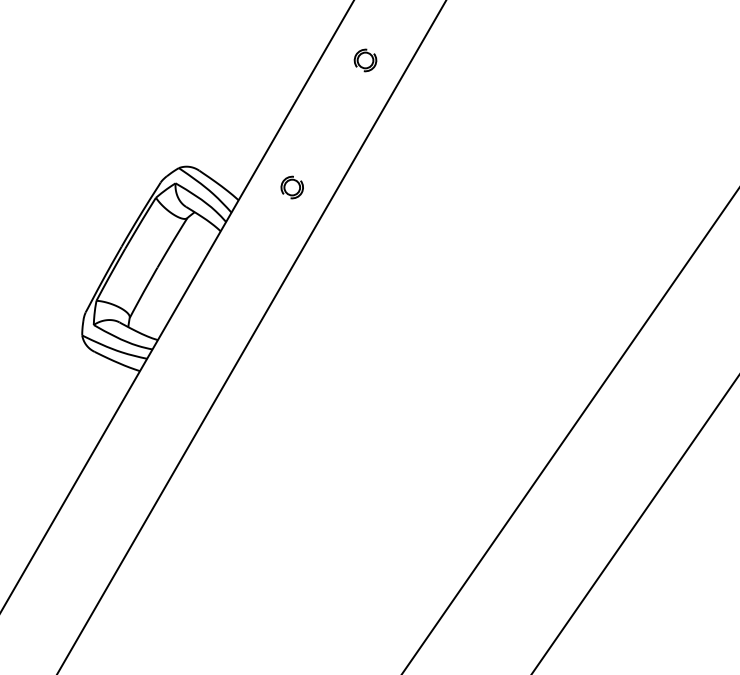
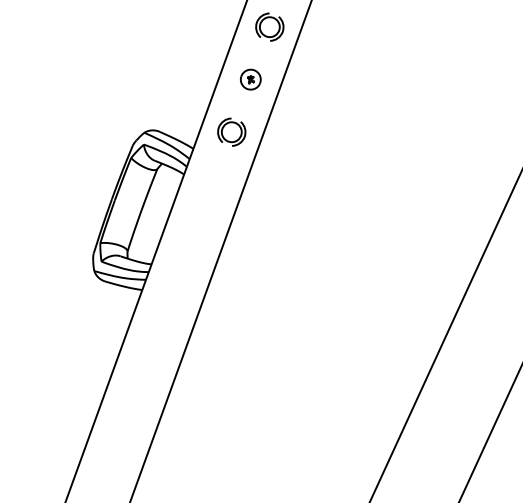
part: (365, 60) -> (269, 27), size x1.67
part: (328, 123) -> (250, 79), added
part: (292, 187) -> (232, 132), size x1.67

